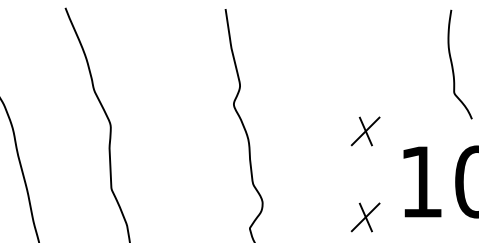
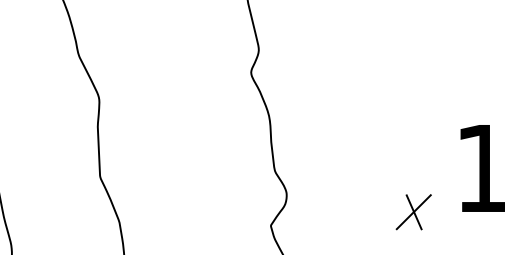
part: (365, 131) -> (413, 106), removed

